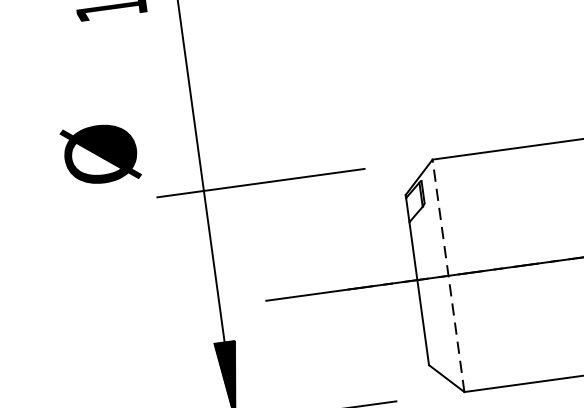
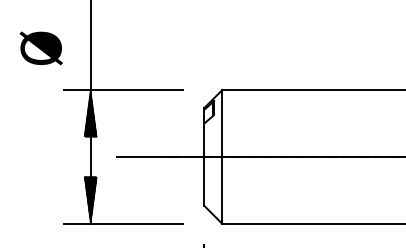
text: (99, 154) -> (40, 48), moved
hatch: (209, 231) -> (90, 113), added
line: (448, 275) -> (222, 156), dashed -> solid

